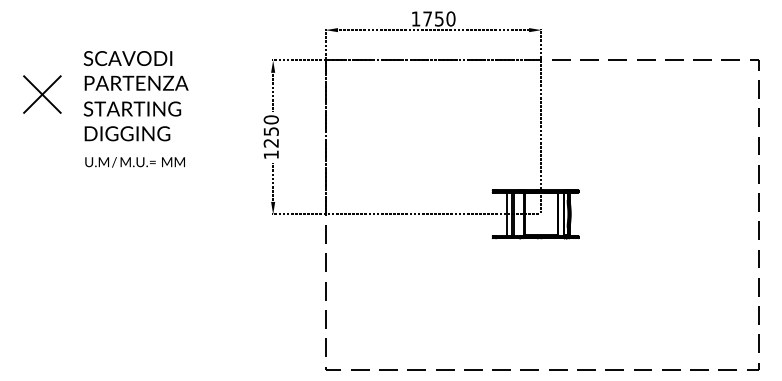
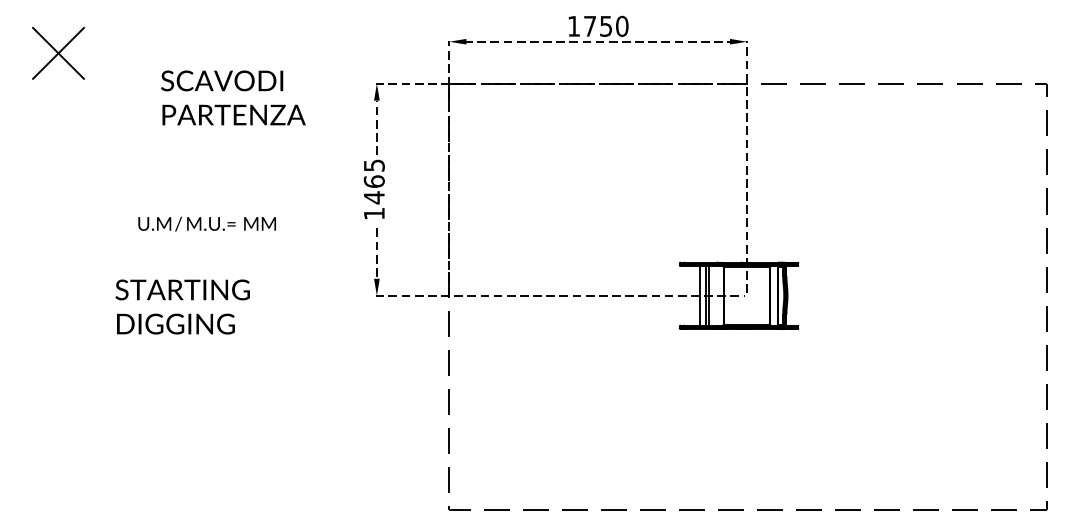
text: (135, 70) -> (232, 97), moved
part: (42, 94) -> (58, 53), moved
text: (132, 121) -> (182, 307), moved
text: (270, 131) -> (373, 181), 1250 -> 1465
text: (134, 162) -> (206, 224), moved

